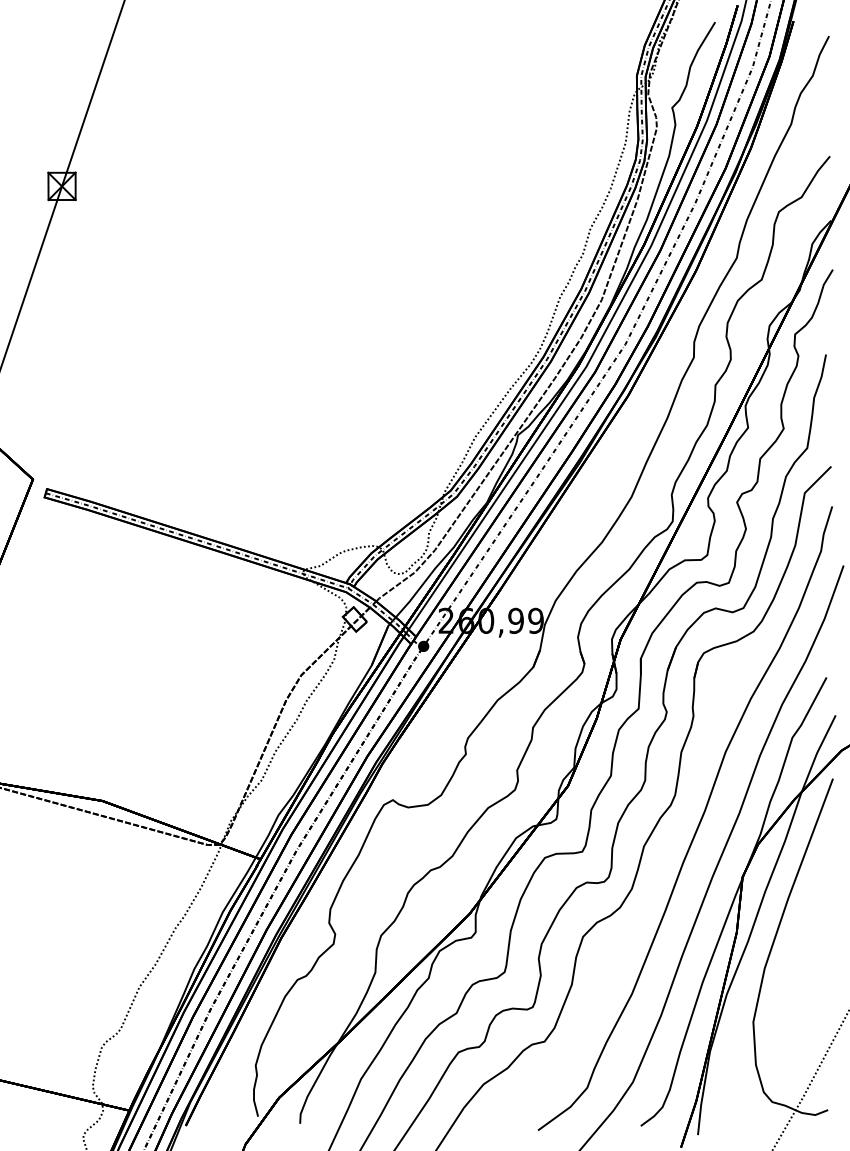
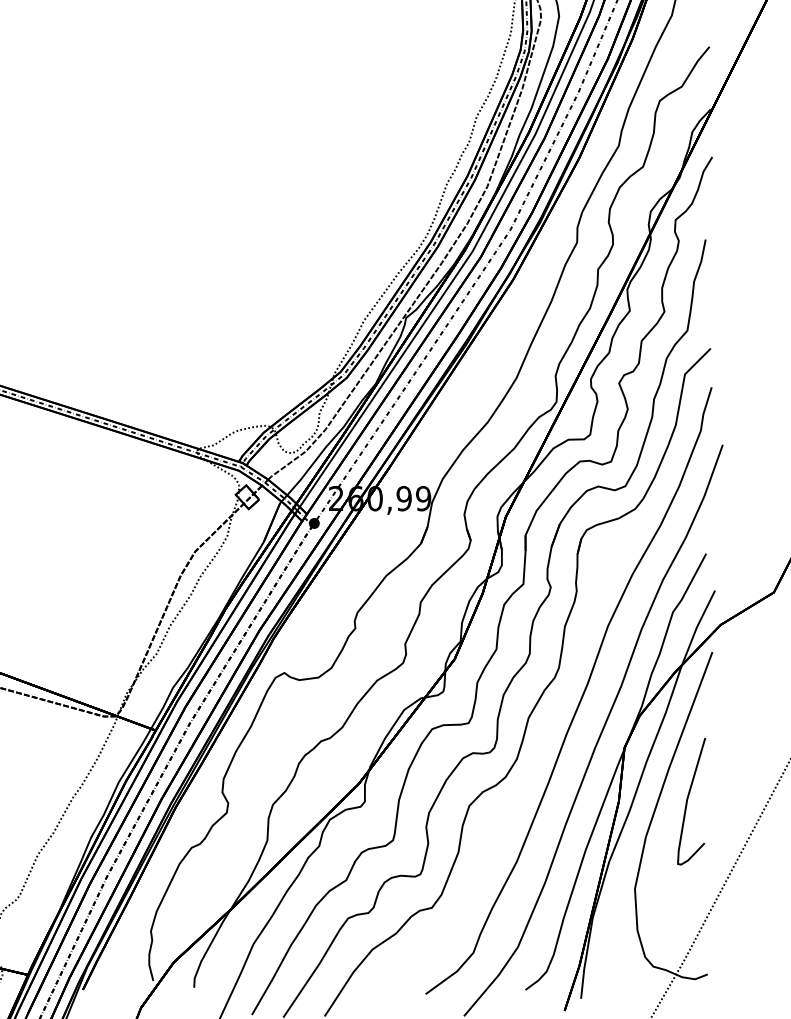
curve: (807, 932) -> (687, 801), added

